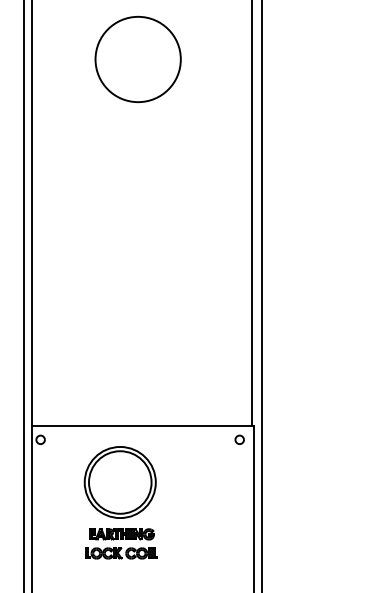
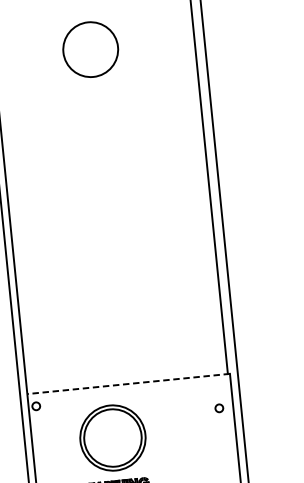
circle: (137, 59) -> (90, 49), size x0.7
line: (143, 425) -> (128, 383), solid -> dashed
circle: (239, 439) -> (219, 408), moved

